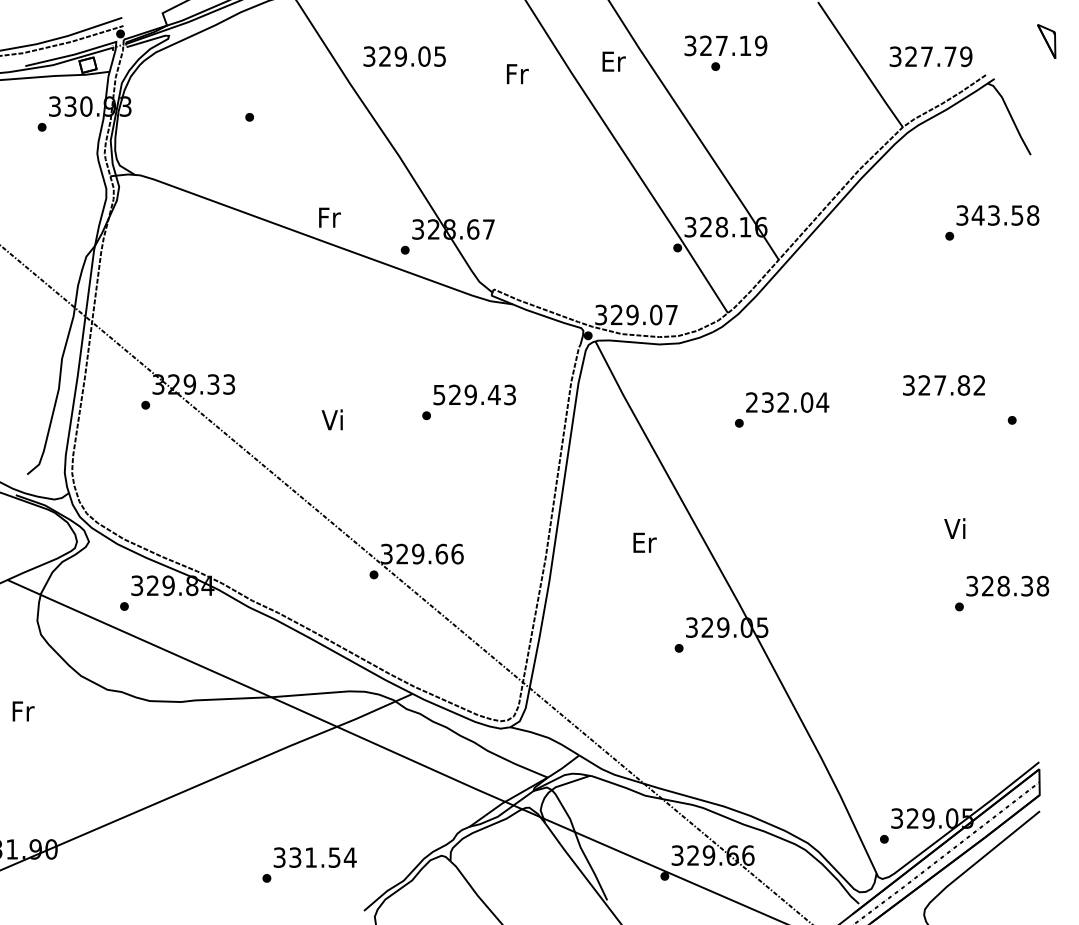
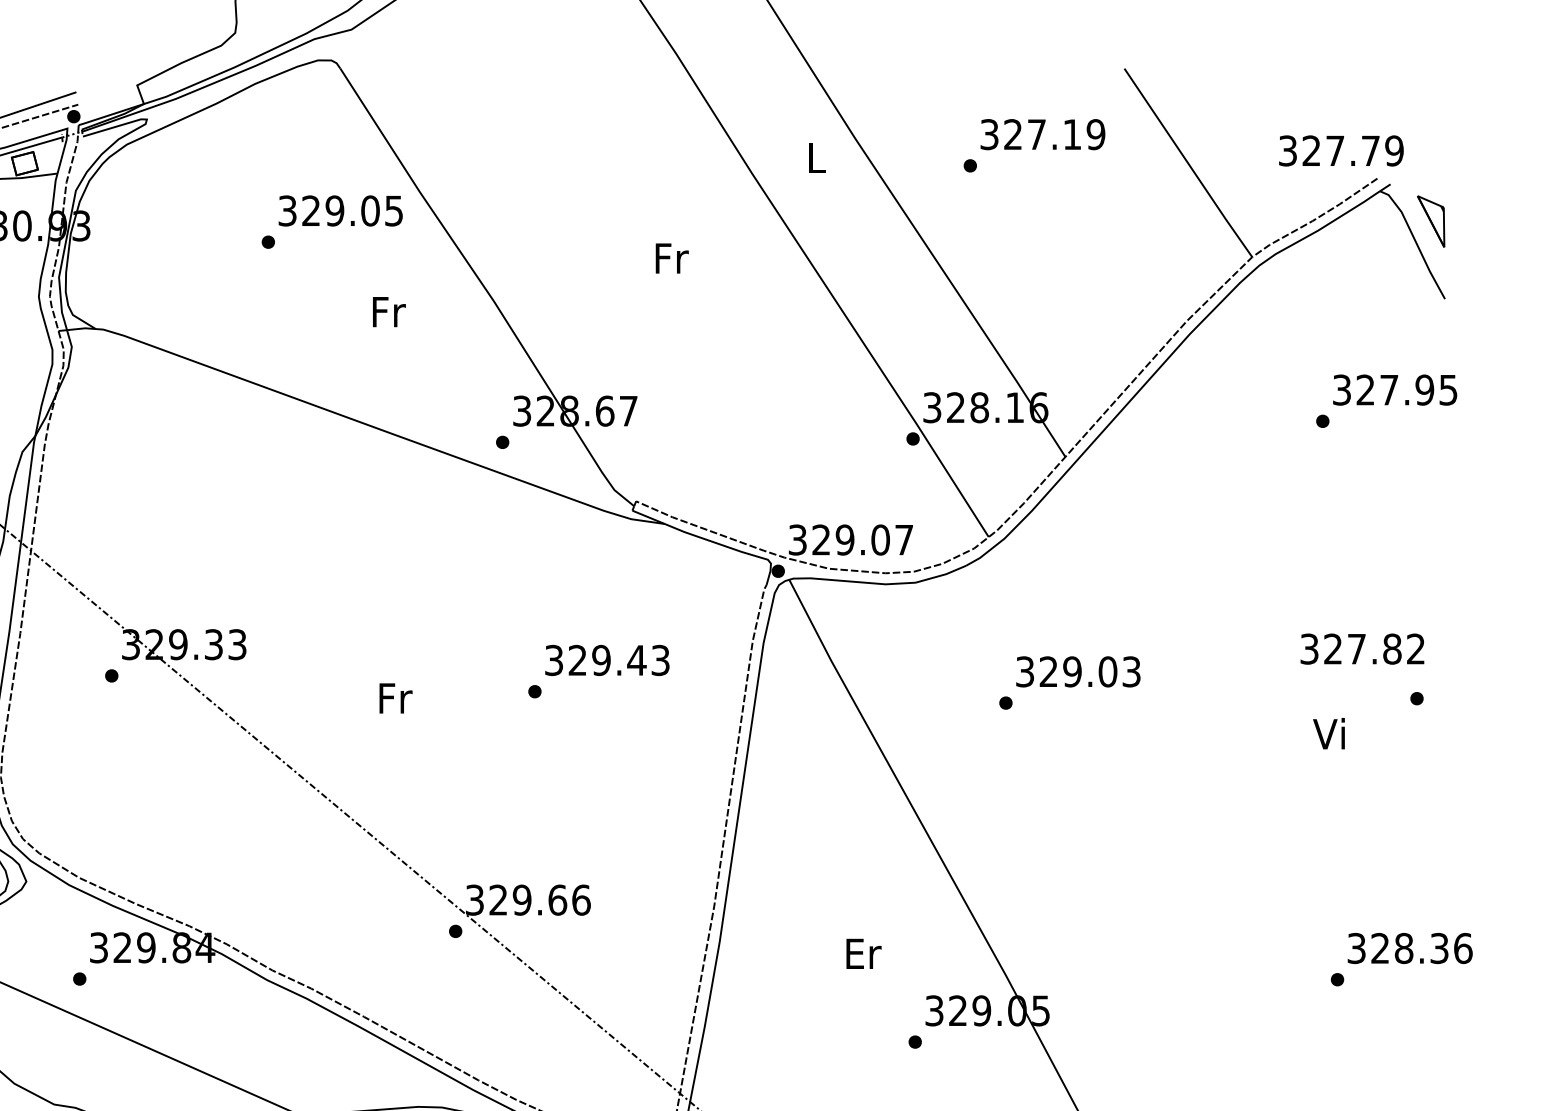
part: (1046, 41) -> (1430, 221), moved
text: (725, 45) -> (1042, 134), moved
text: (404, 56) -> (340, 210), moved
text: (930, 56) -> (1340, 150), moved
text: (613, 61) -> (816, 158), Er -> L
text: (517, 74) -> (671, 259), moved
text: (1005, 215) -> (1406, 390), 343.58 -> 327.95
text: (329, 217) -> (388, 311), moved
text: (943, 385) -> (1361, 649), moved
text: (439, 394) -> (554, 659), 529.43 -> 329.43
text: (787, 402) -> (1078, 671), 232.04 -> 329.03
text: (333, 419) -> (394, 697), Vi -> Fr
text: (954, 528) -> (1328, 733), moved
text: (644, 542) -> (863, 953), moved
text: (1042, 585) -> (1462, 947), 328.38 -> 328.36

